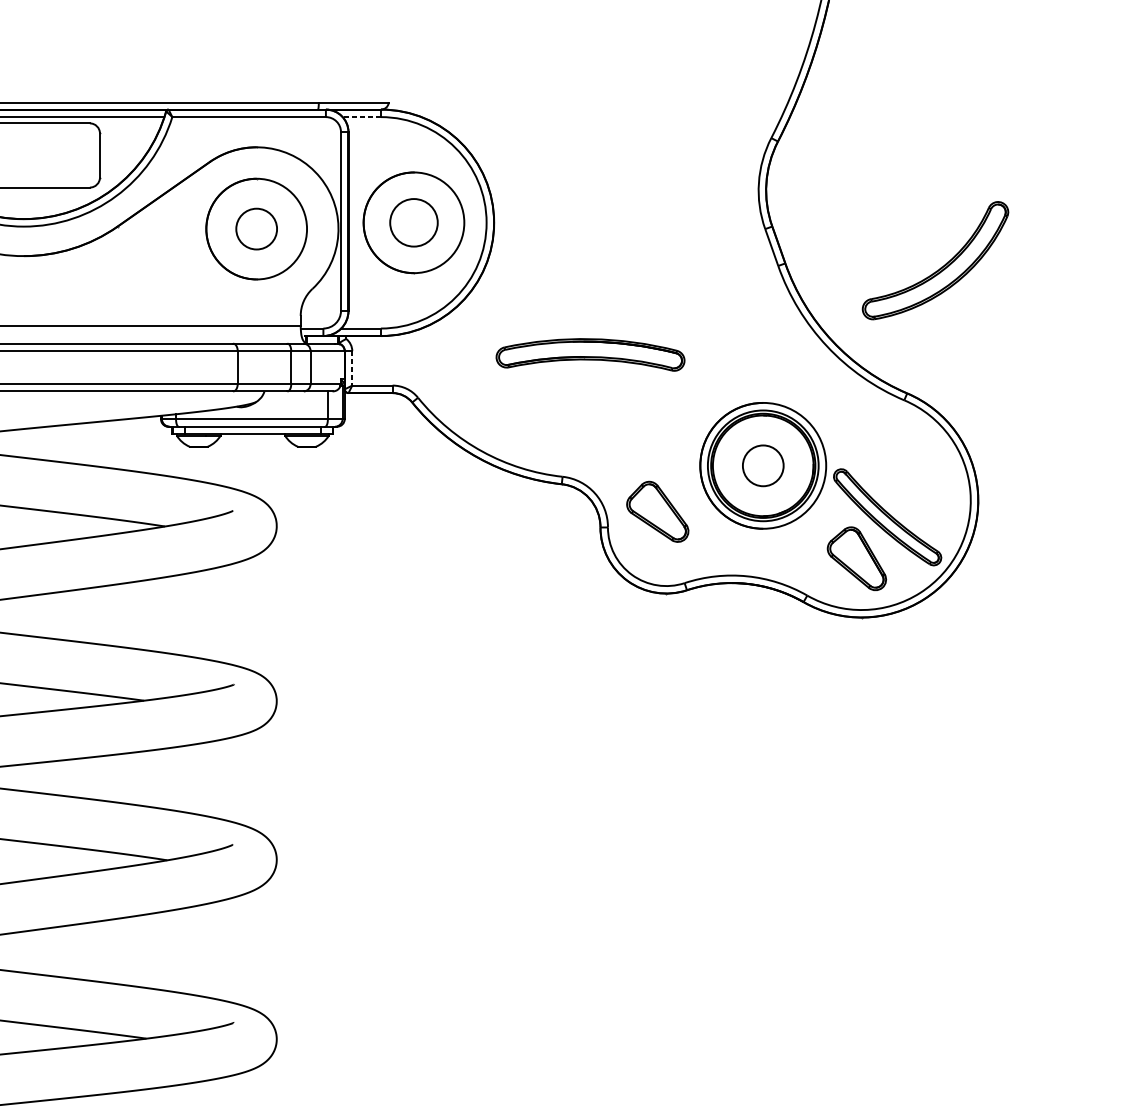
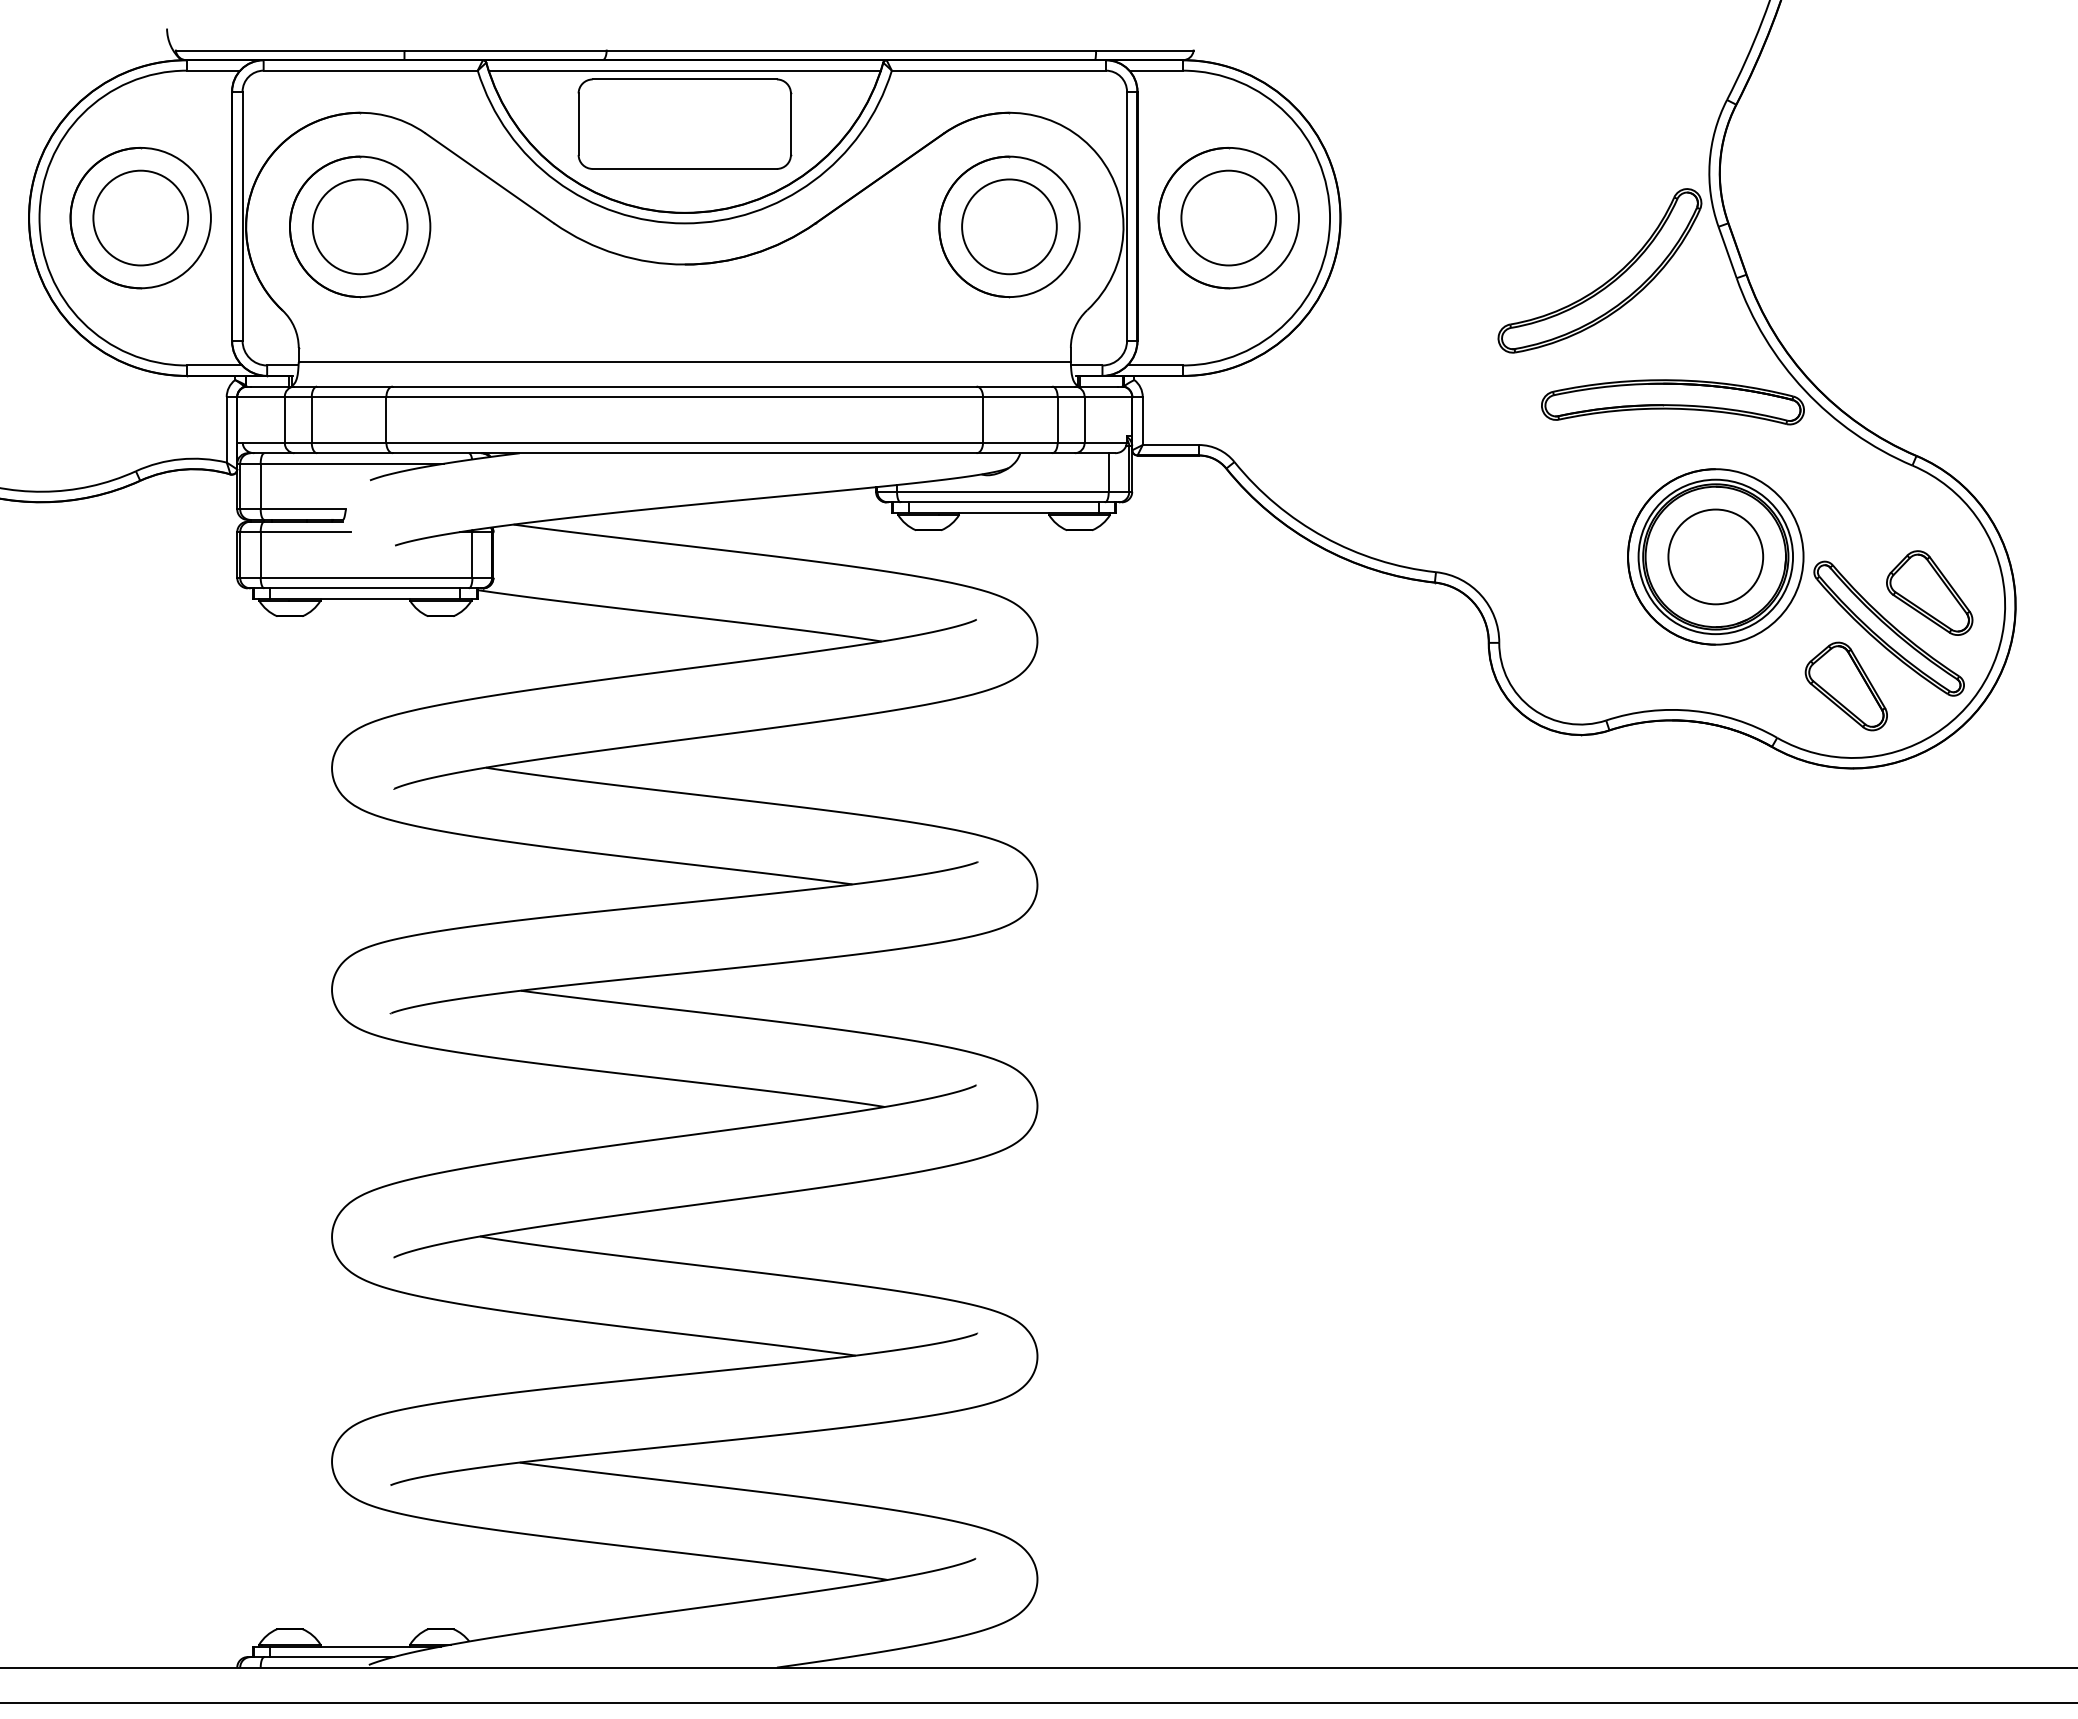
line: (362, 116) -> (1156, 70), dashed -> solid
circle: (413, 222) -> (1228, 217), size x1.43
circle: (256, 228) -> (1009, 226), size x1.67
part: (941, 266) -> (1608, 279), moved
part: (590, 355) -> (1672, 402), moved
line: (352, 368) -> (1142, 421), dashed -> solid
circle: (763, 465) -> (1715, 556), size x1.67
part: (657, 511) -> (1929, 592), moved

